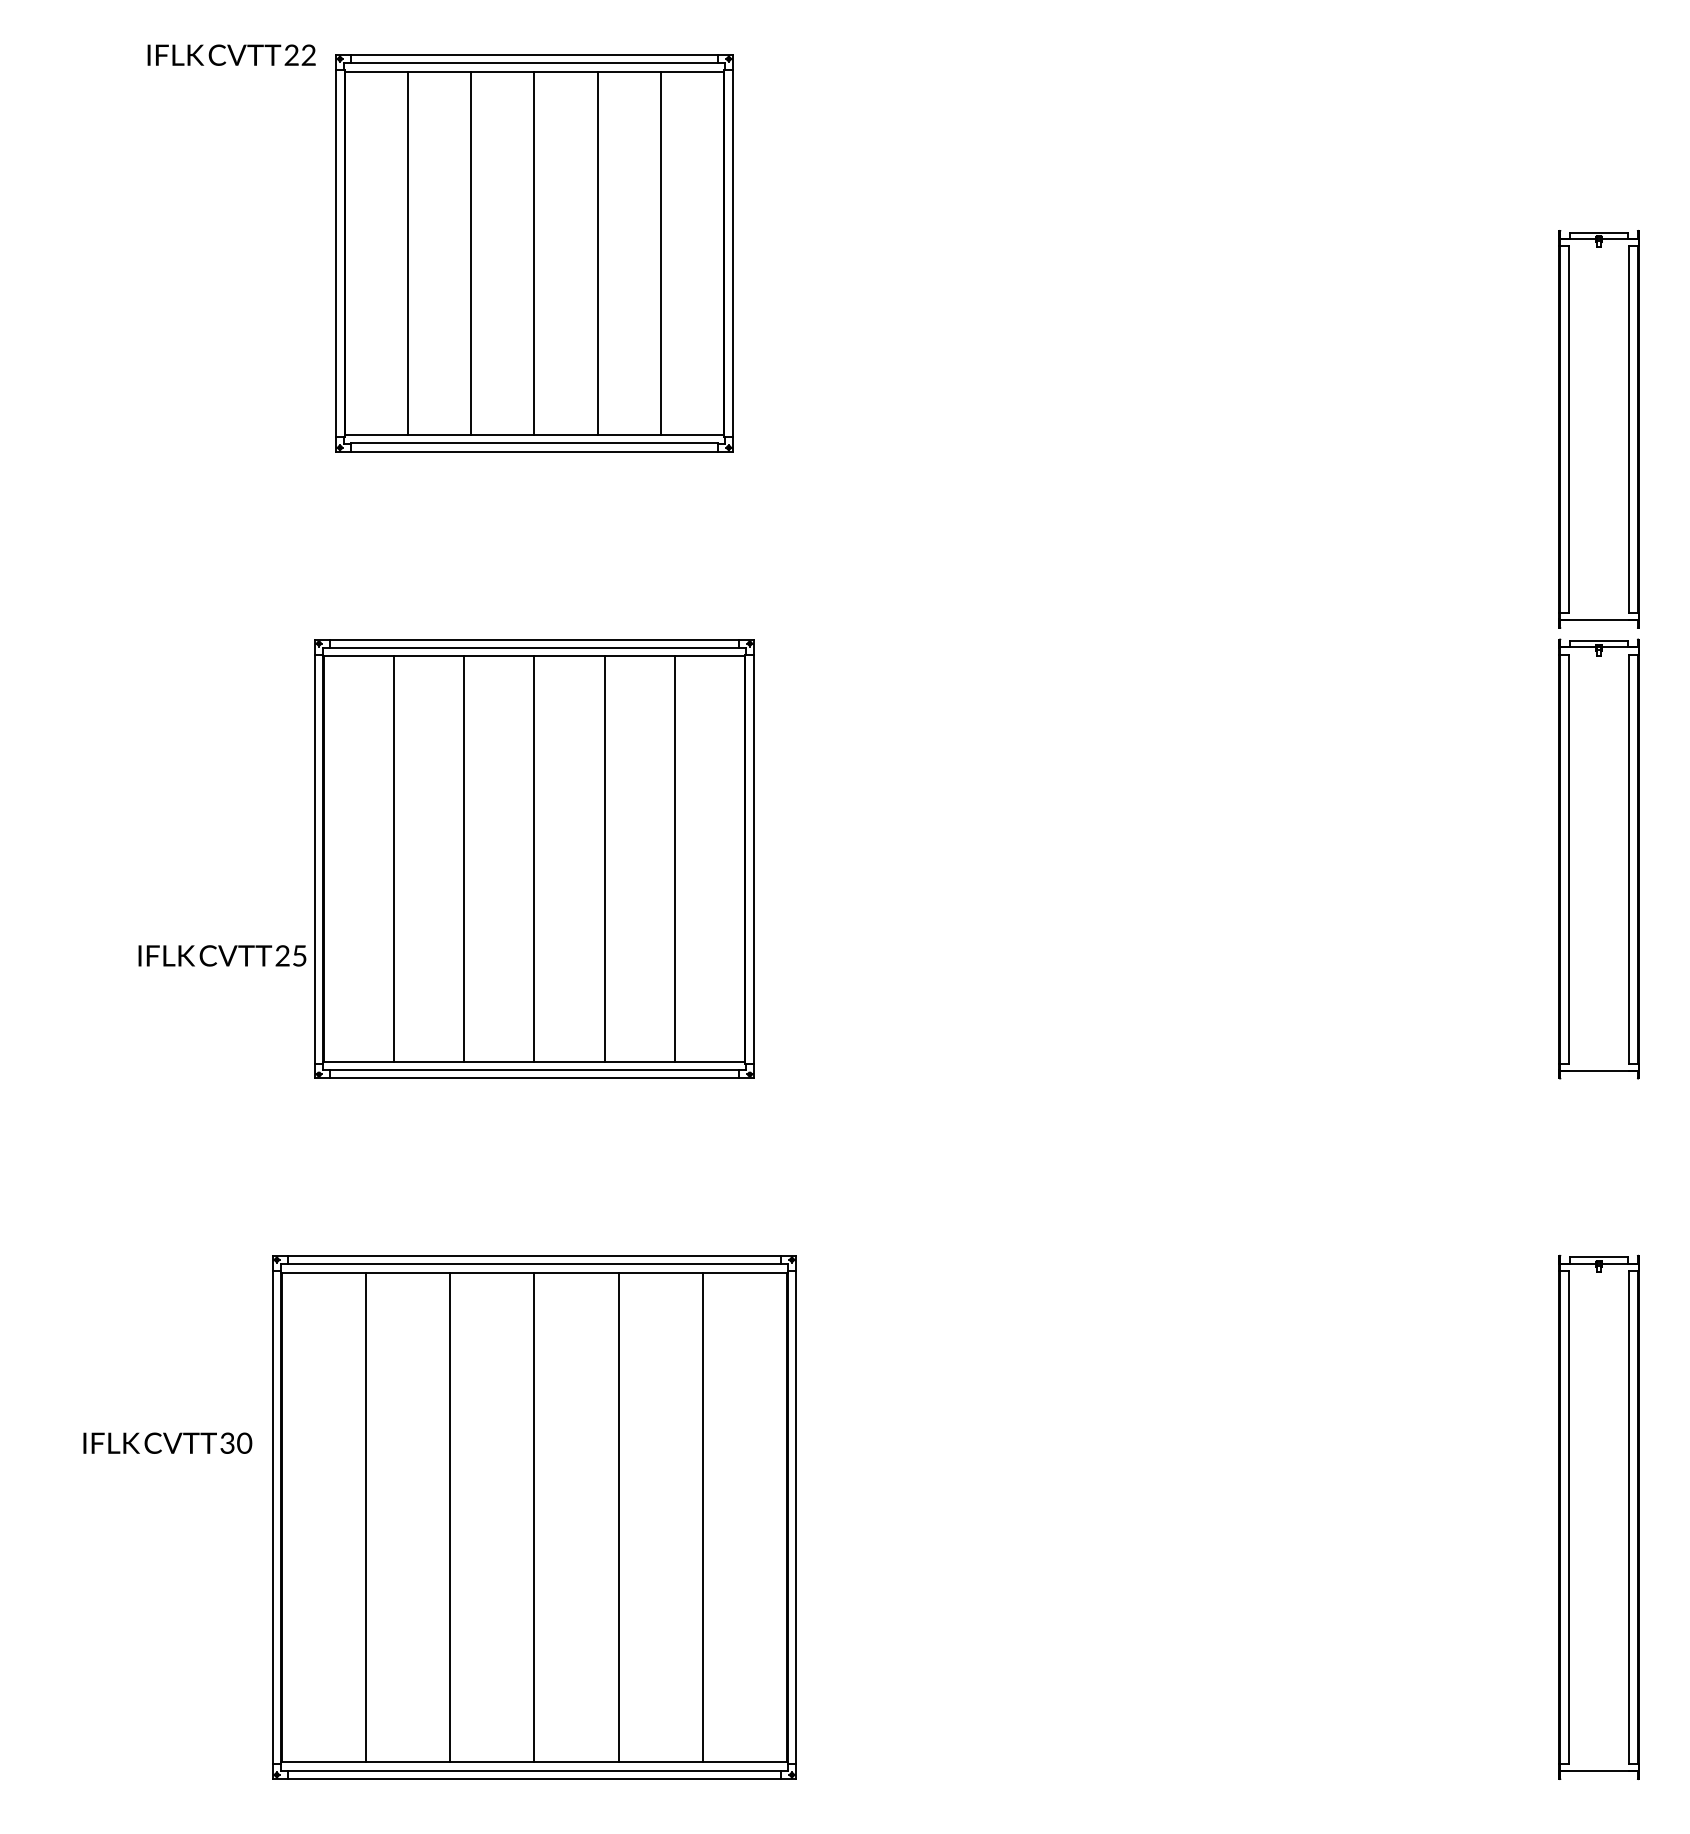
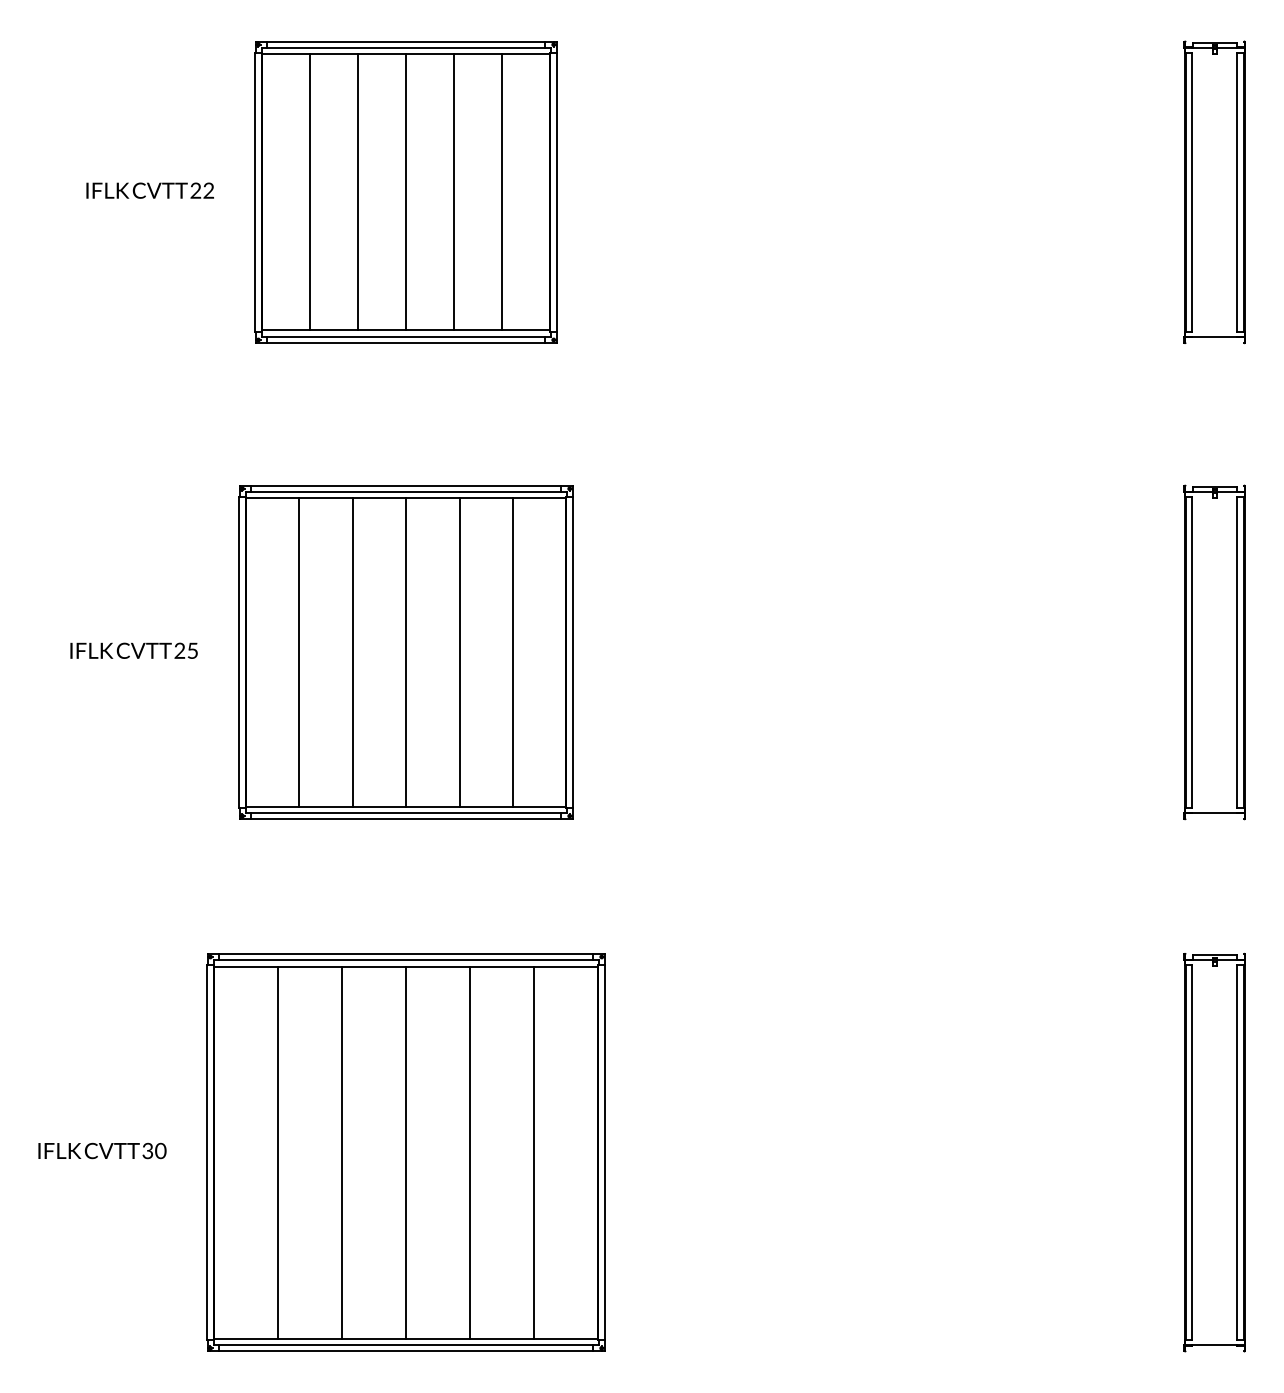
text: (231, 54) -> (150, 190), moved
part: (1598, 429) -> (1214, 192), moved
text: (222, 955) -> (134, 650), moved
text: (167, 1442) -> (102, 1150), moved

